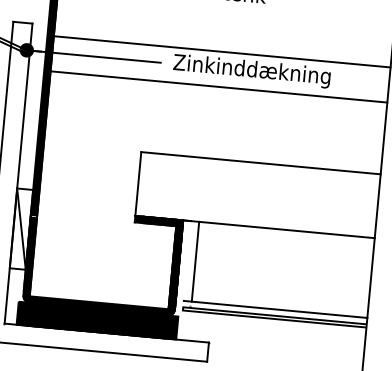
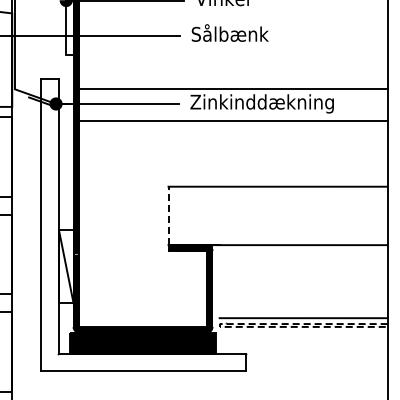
line: (138, 183) -> (168, 215), solid -> dashed
line: (195, 261) -> (226, 281), removed
line: (182, 308) -> (219, 325), solid -> dashed

